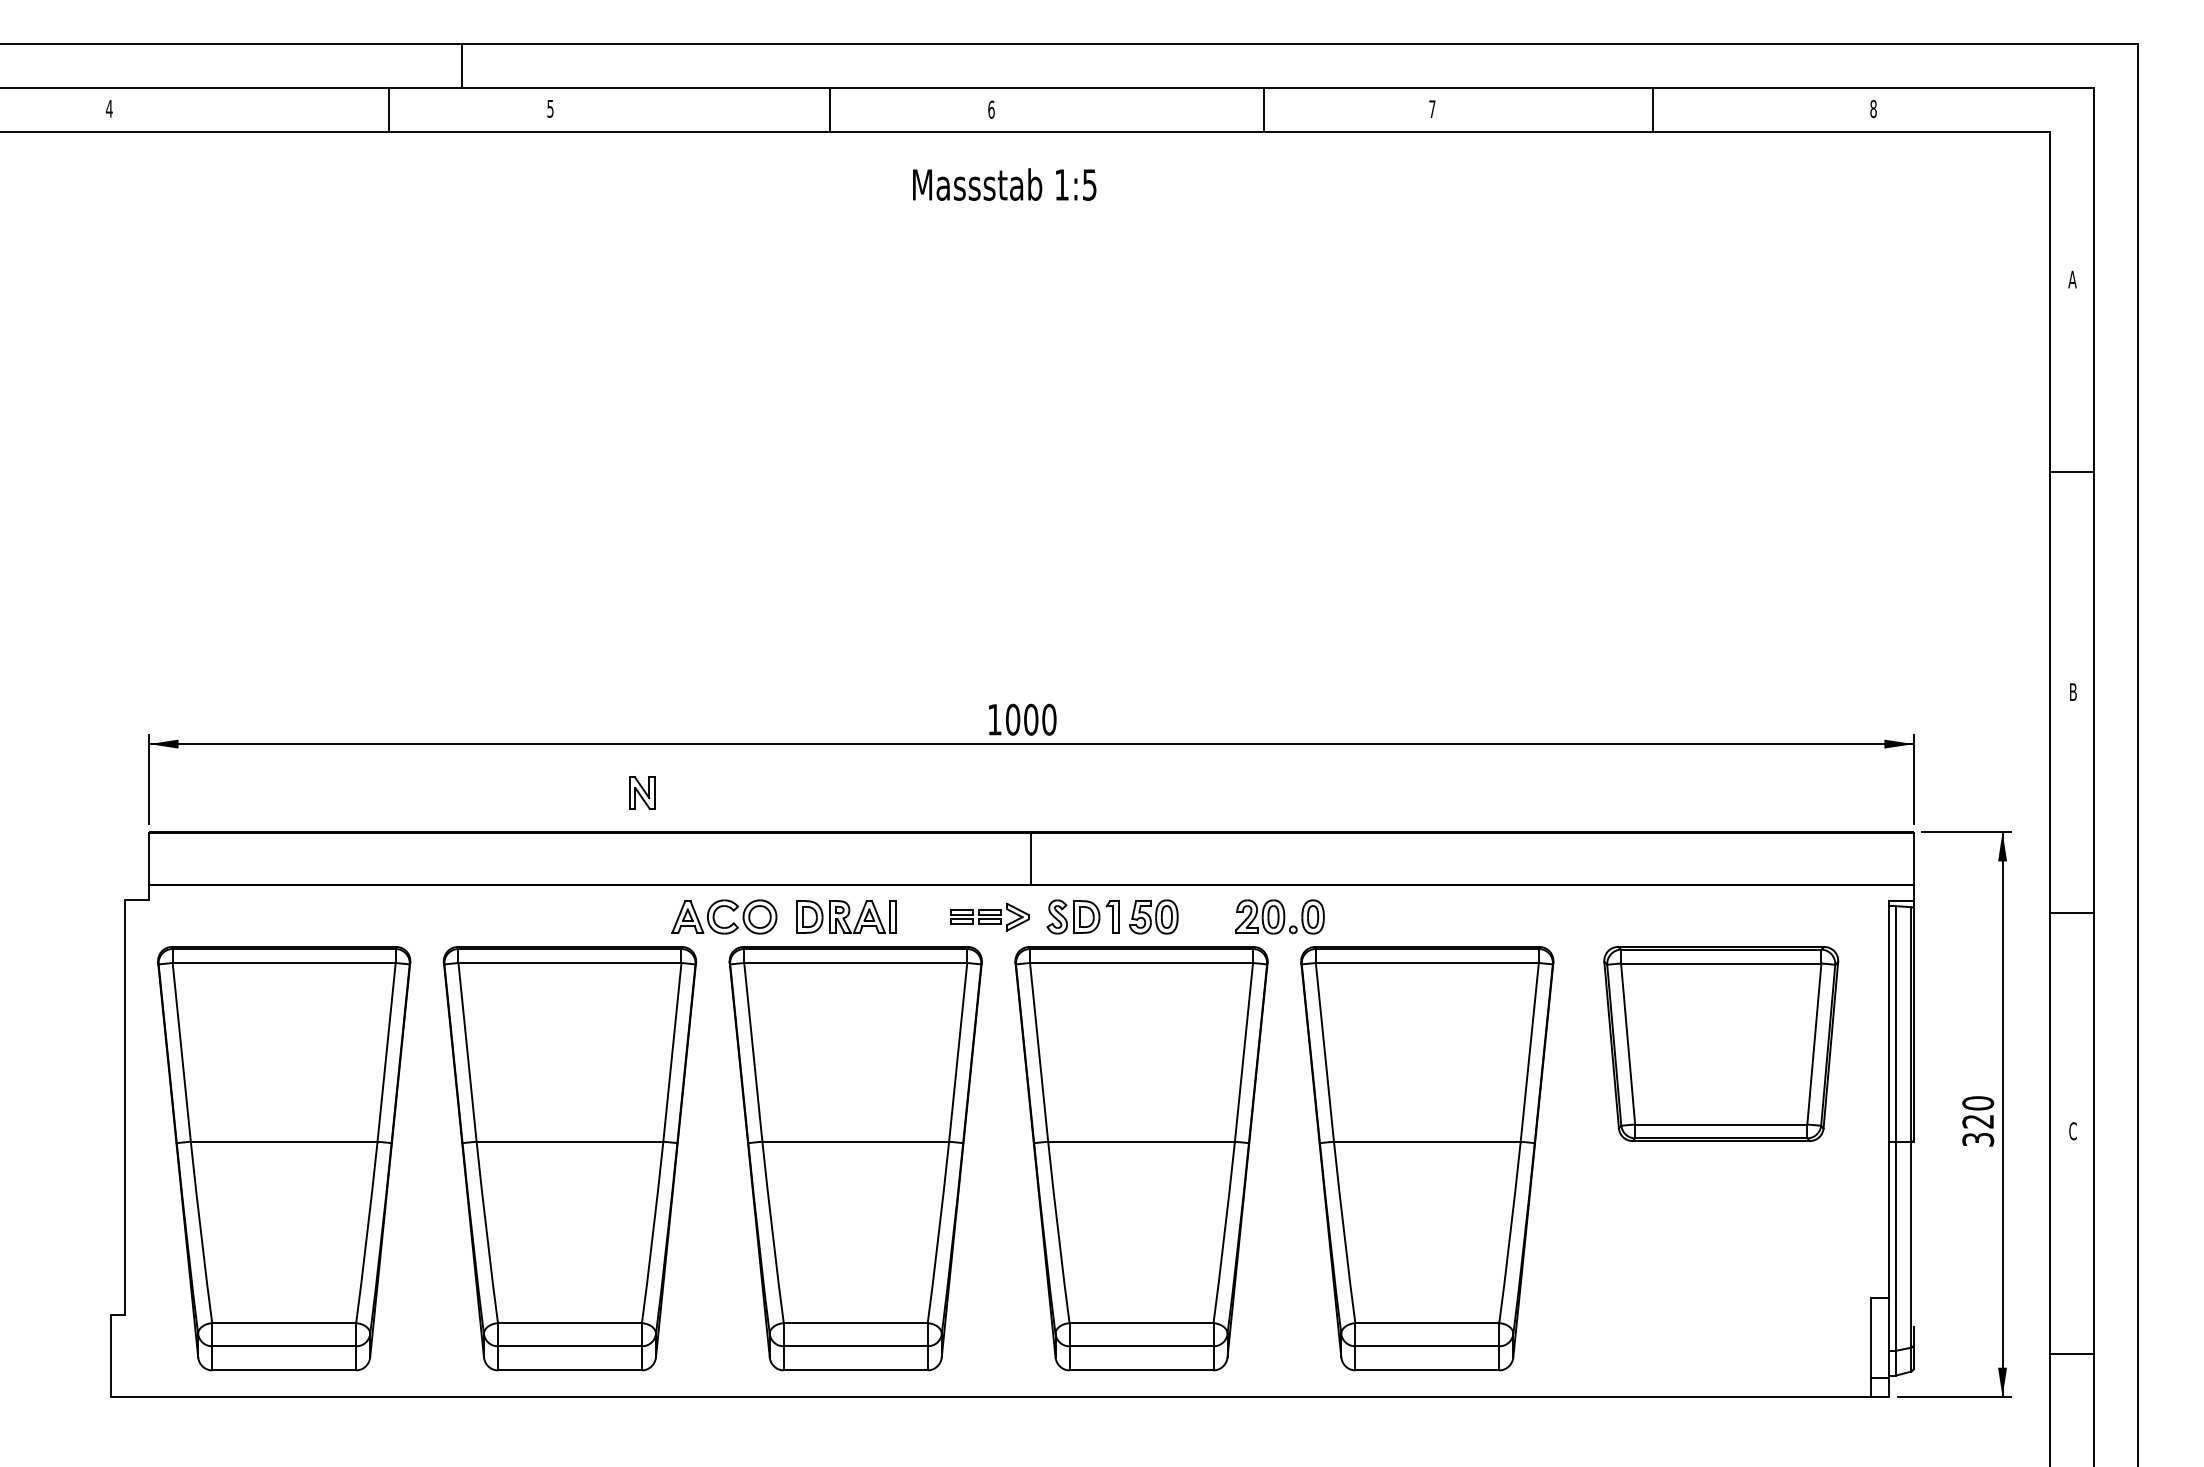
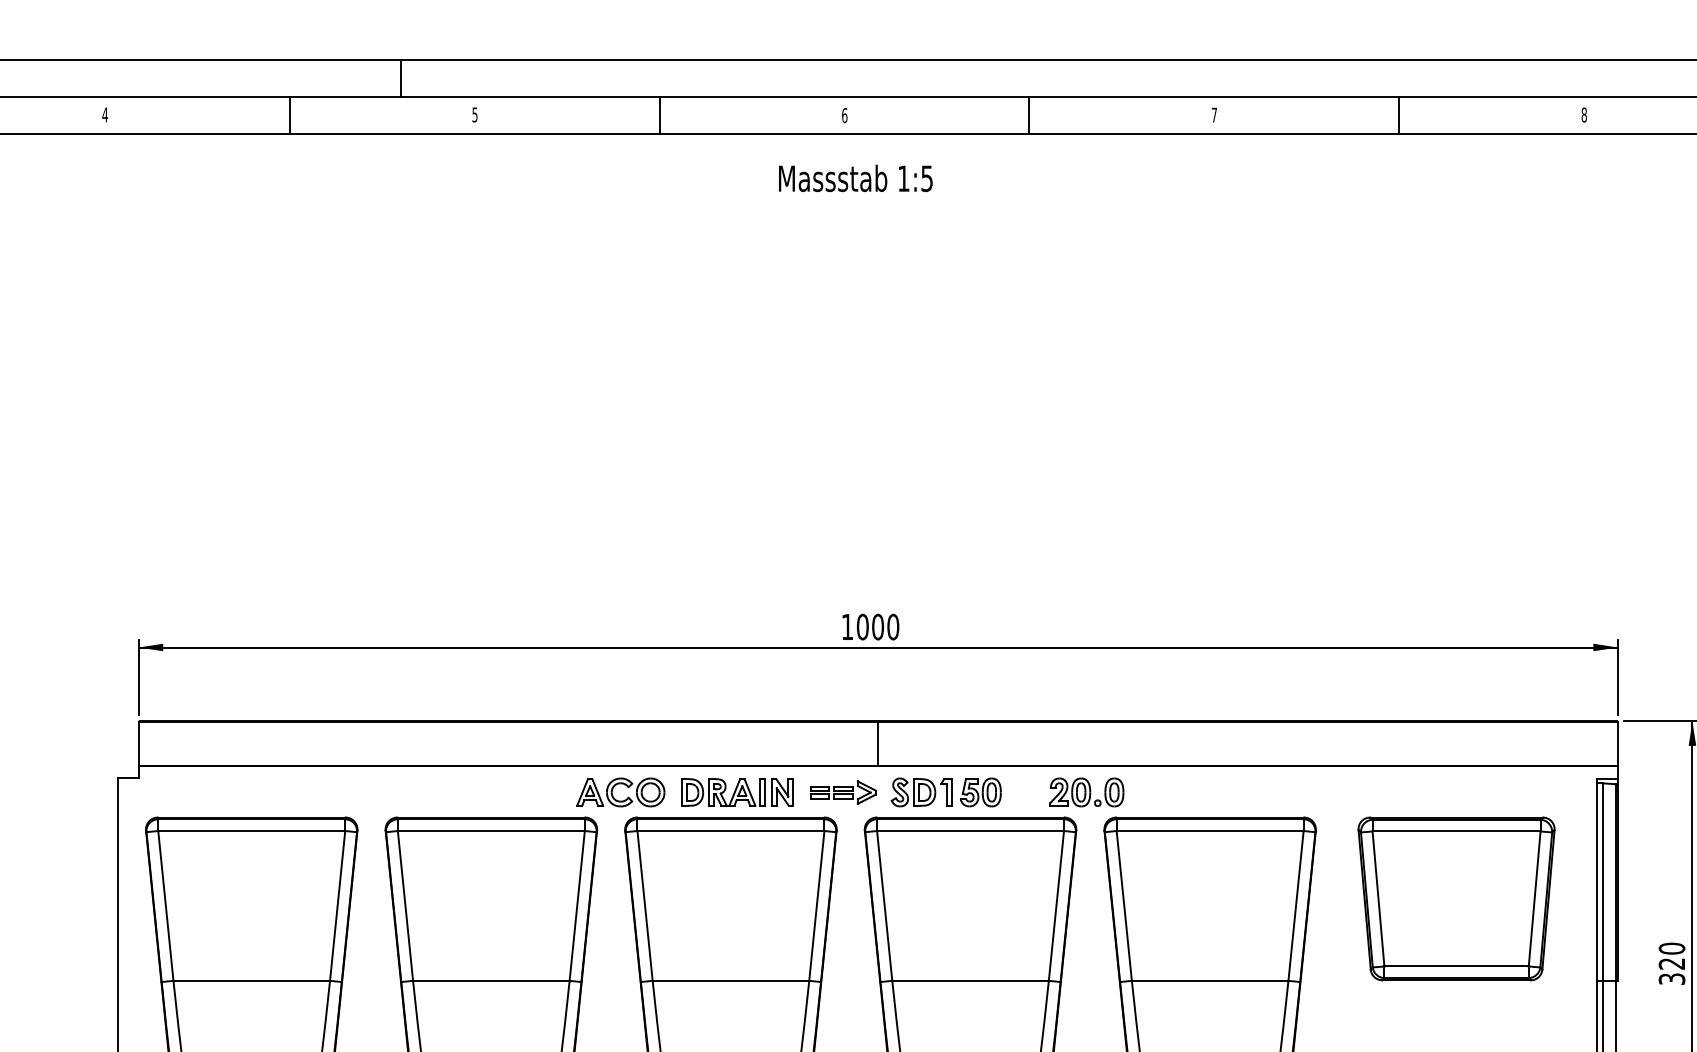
line: (388, 110) -> (289, 116), moved
line: (829, 110) -> (659, 116), moved
line: (1263, 110) -> (1029, 116), moved
part: (642, 792) -> (782, 792), moved

